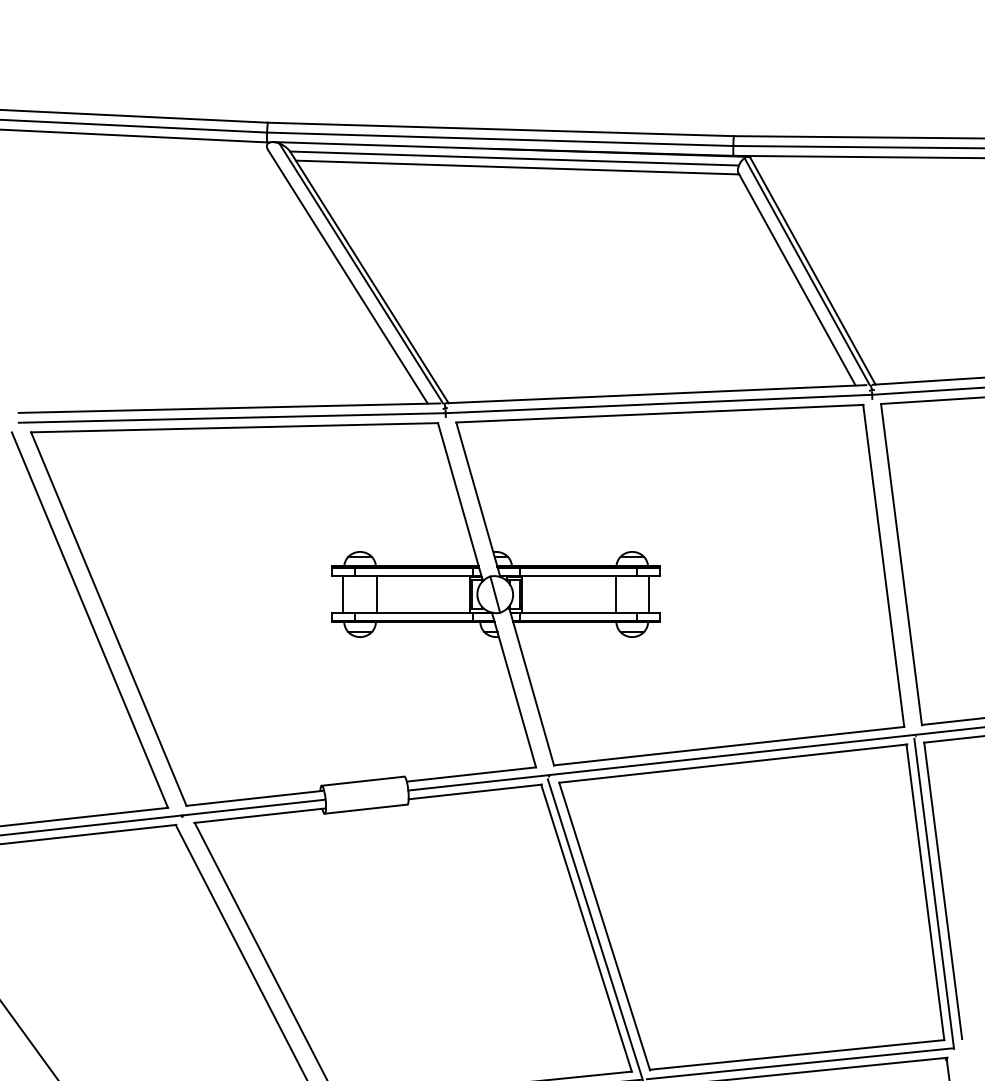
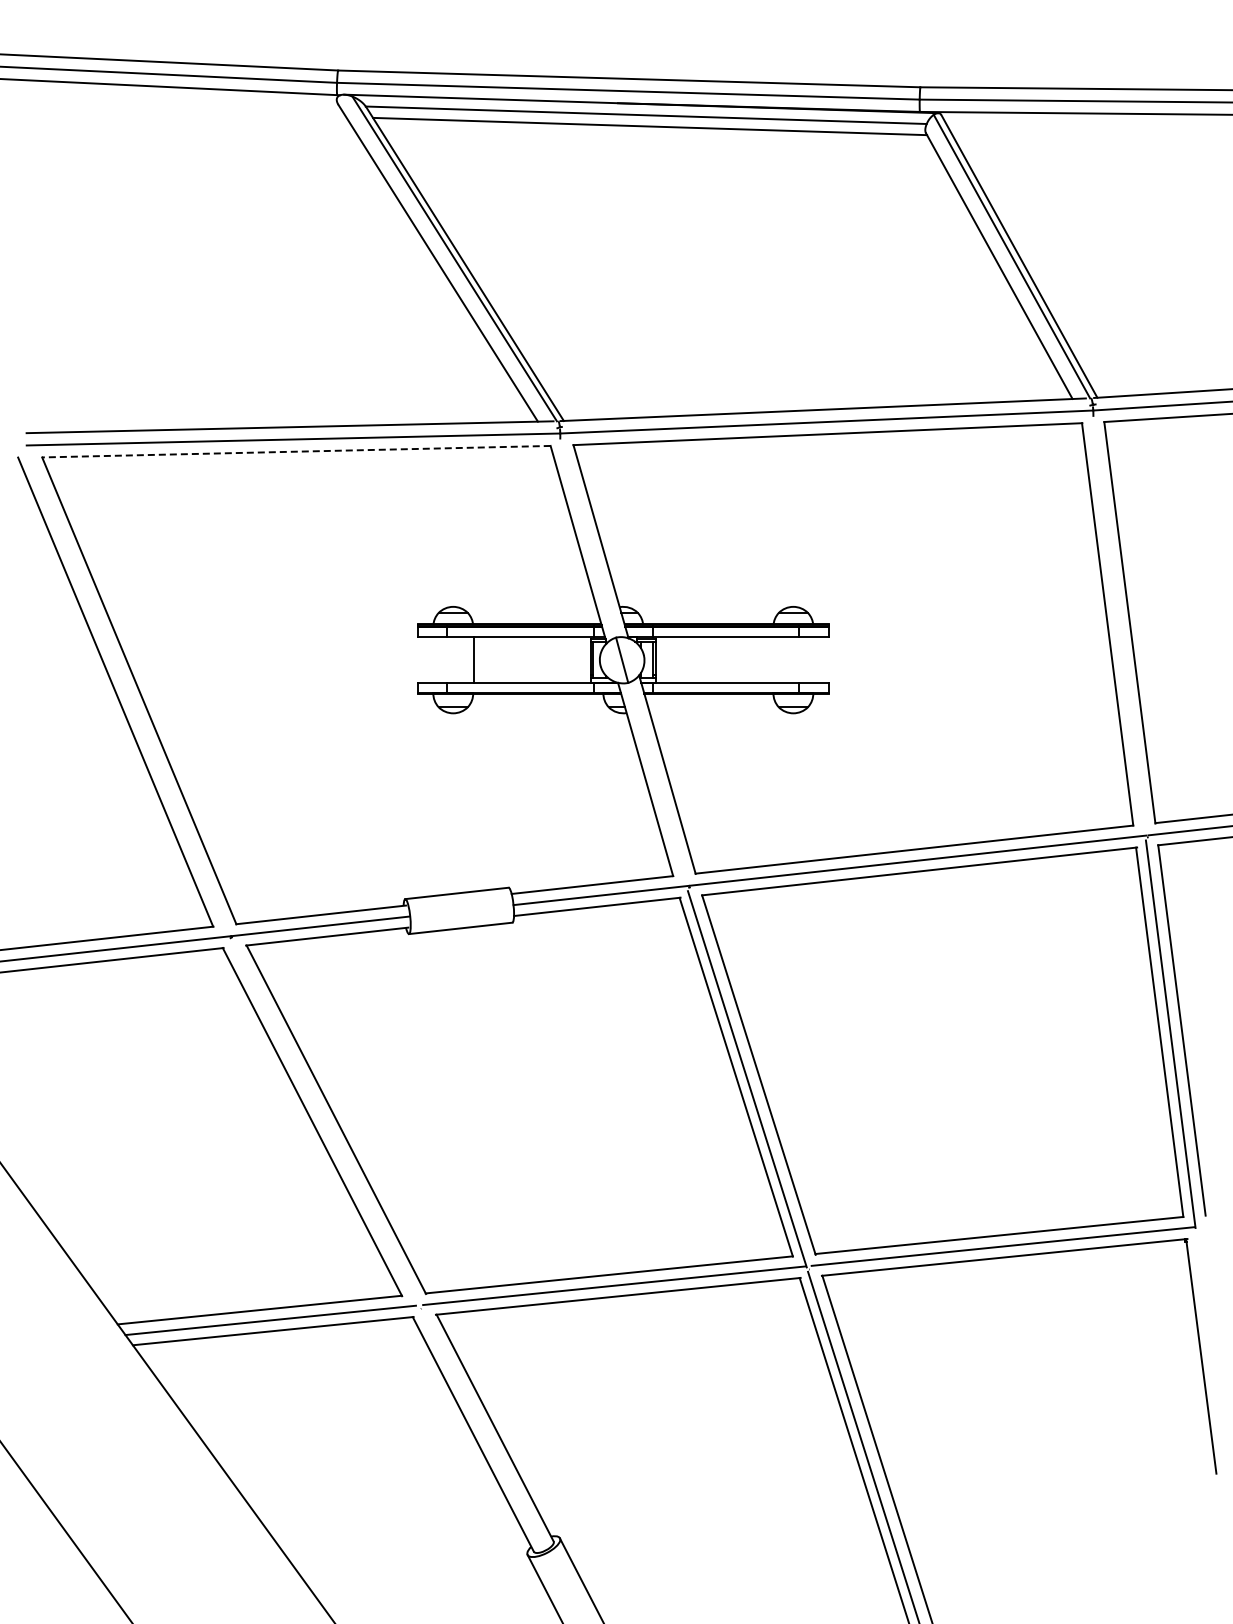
line: (233, 427) -> (295, 451), solid -> dashed
line: (343, 594) -> (432, 659), removed
line: (615, 594) -> (772, 659), removed
line: (649, 594) -> (814, 659), removed

